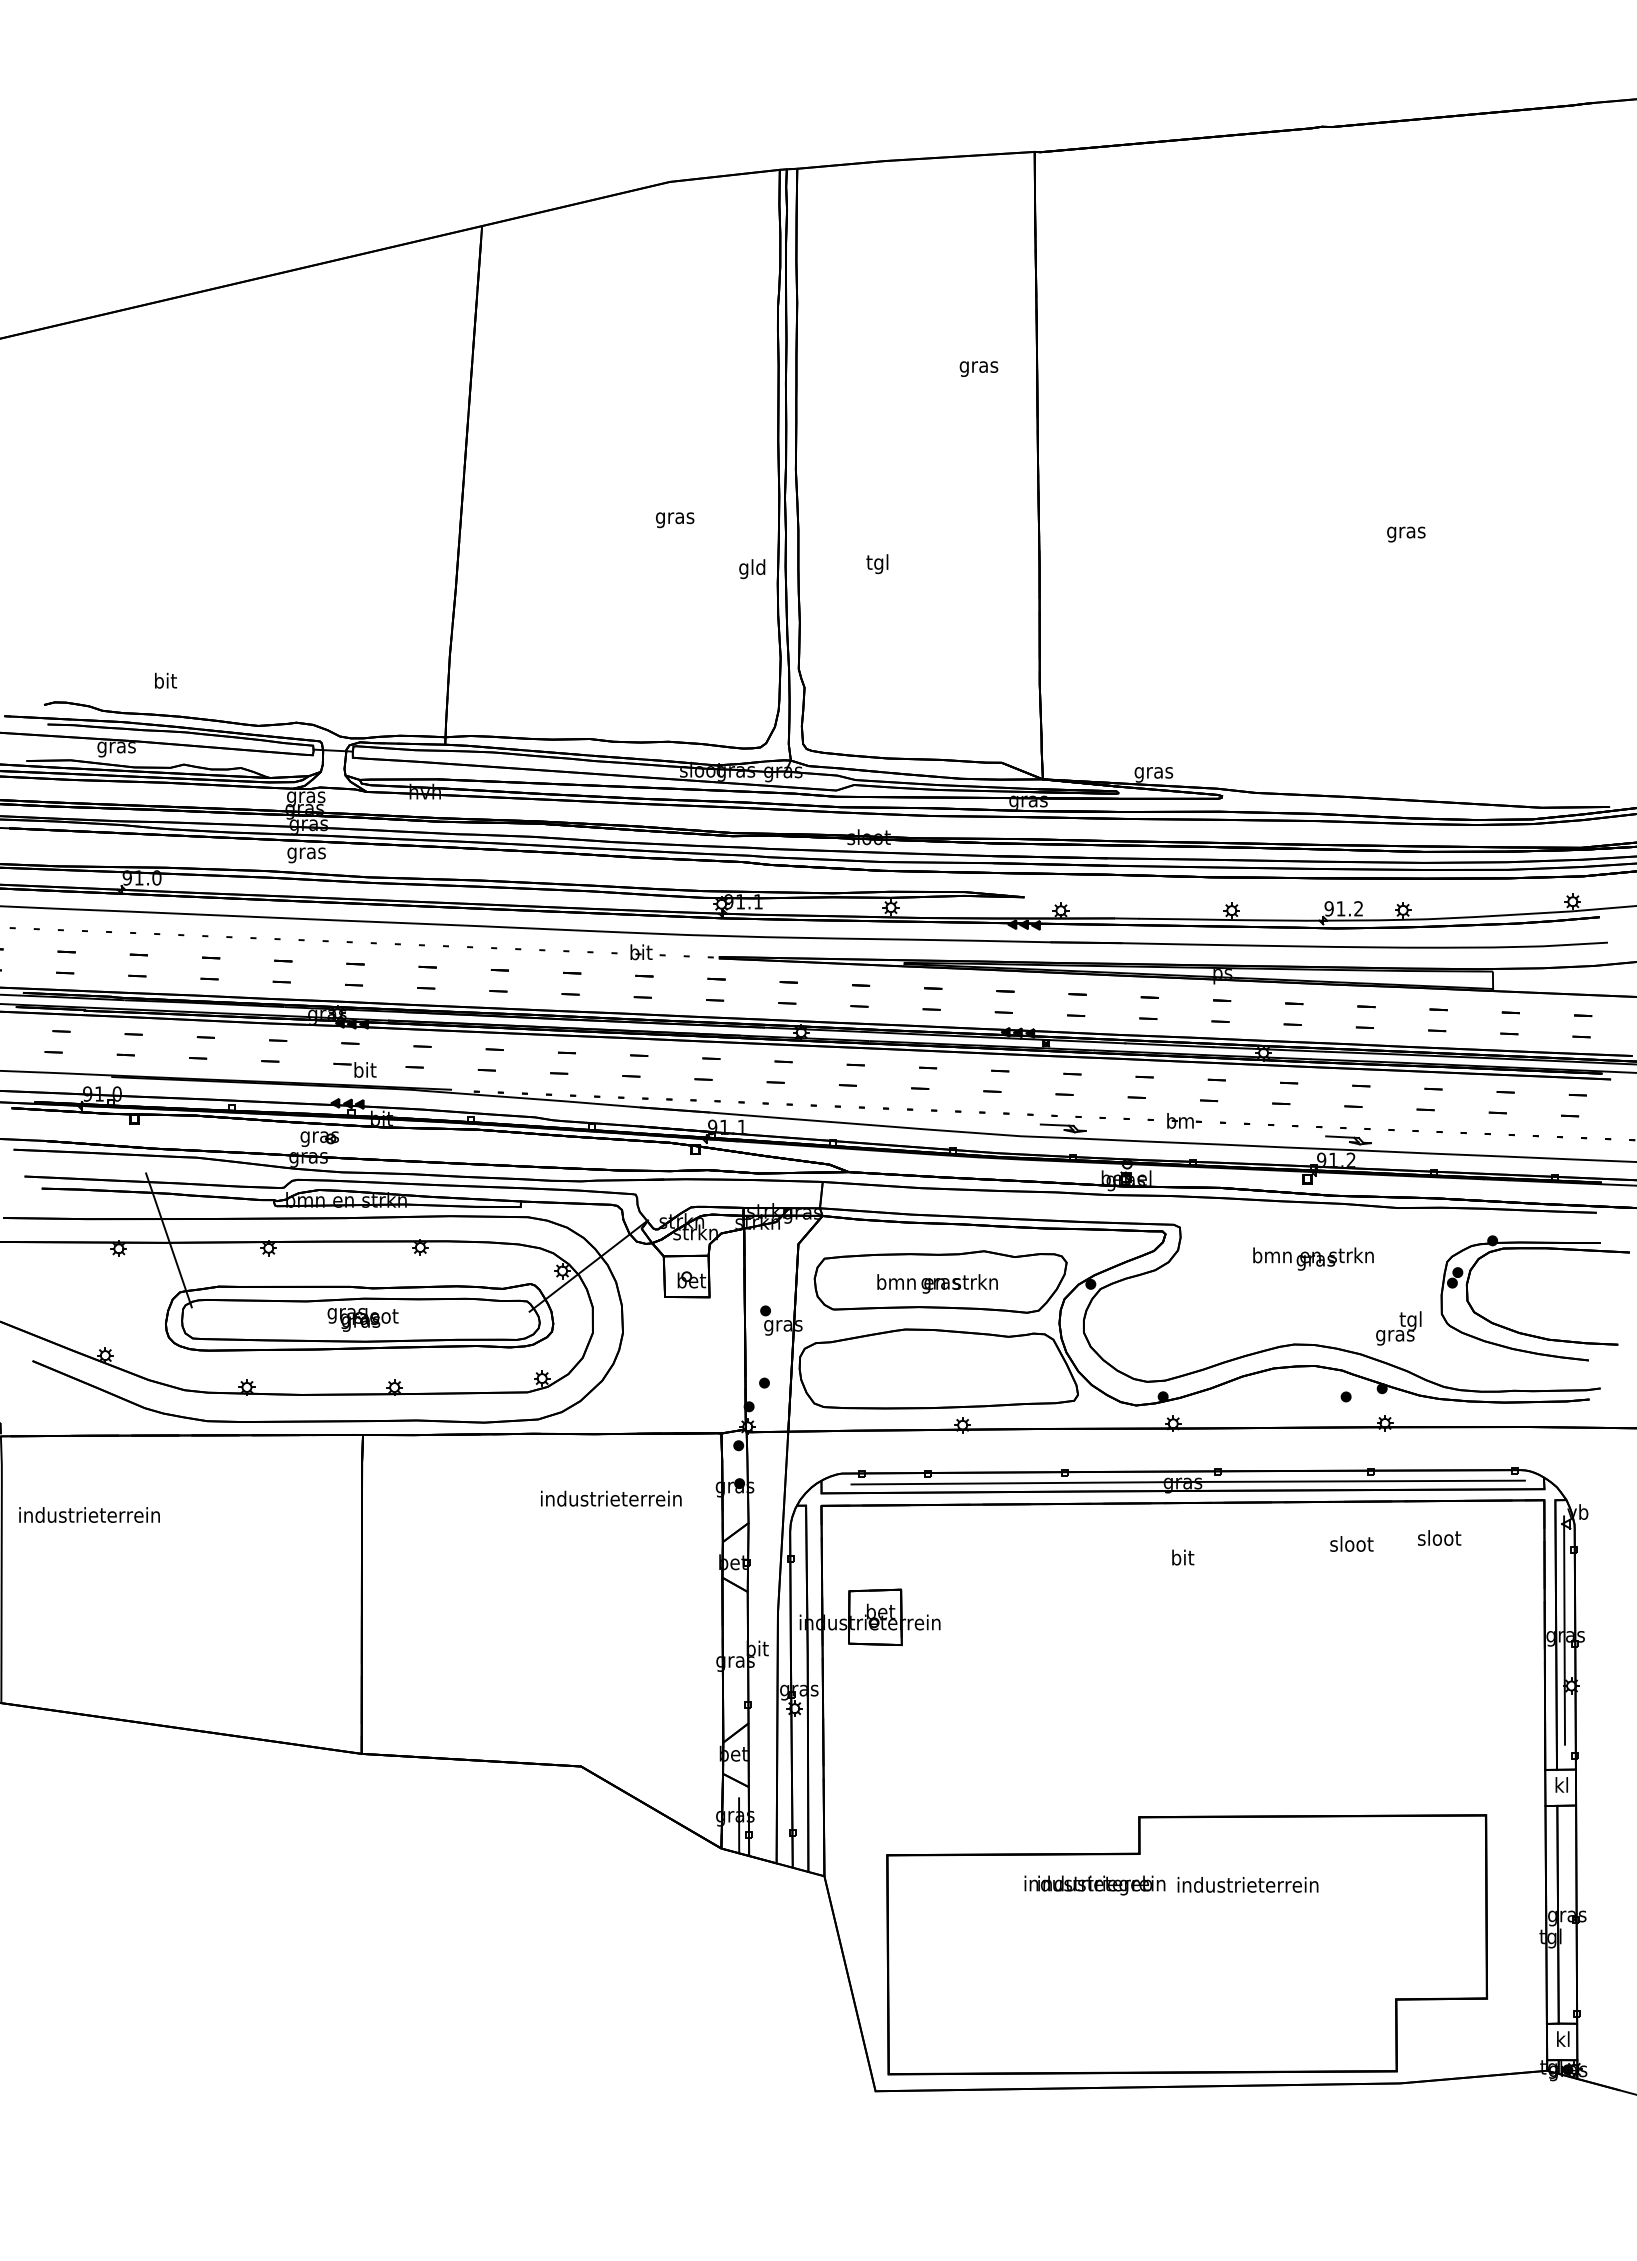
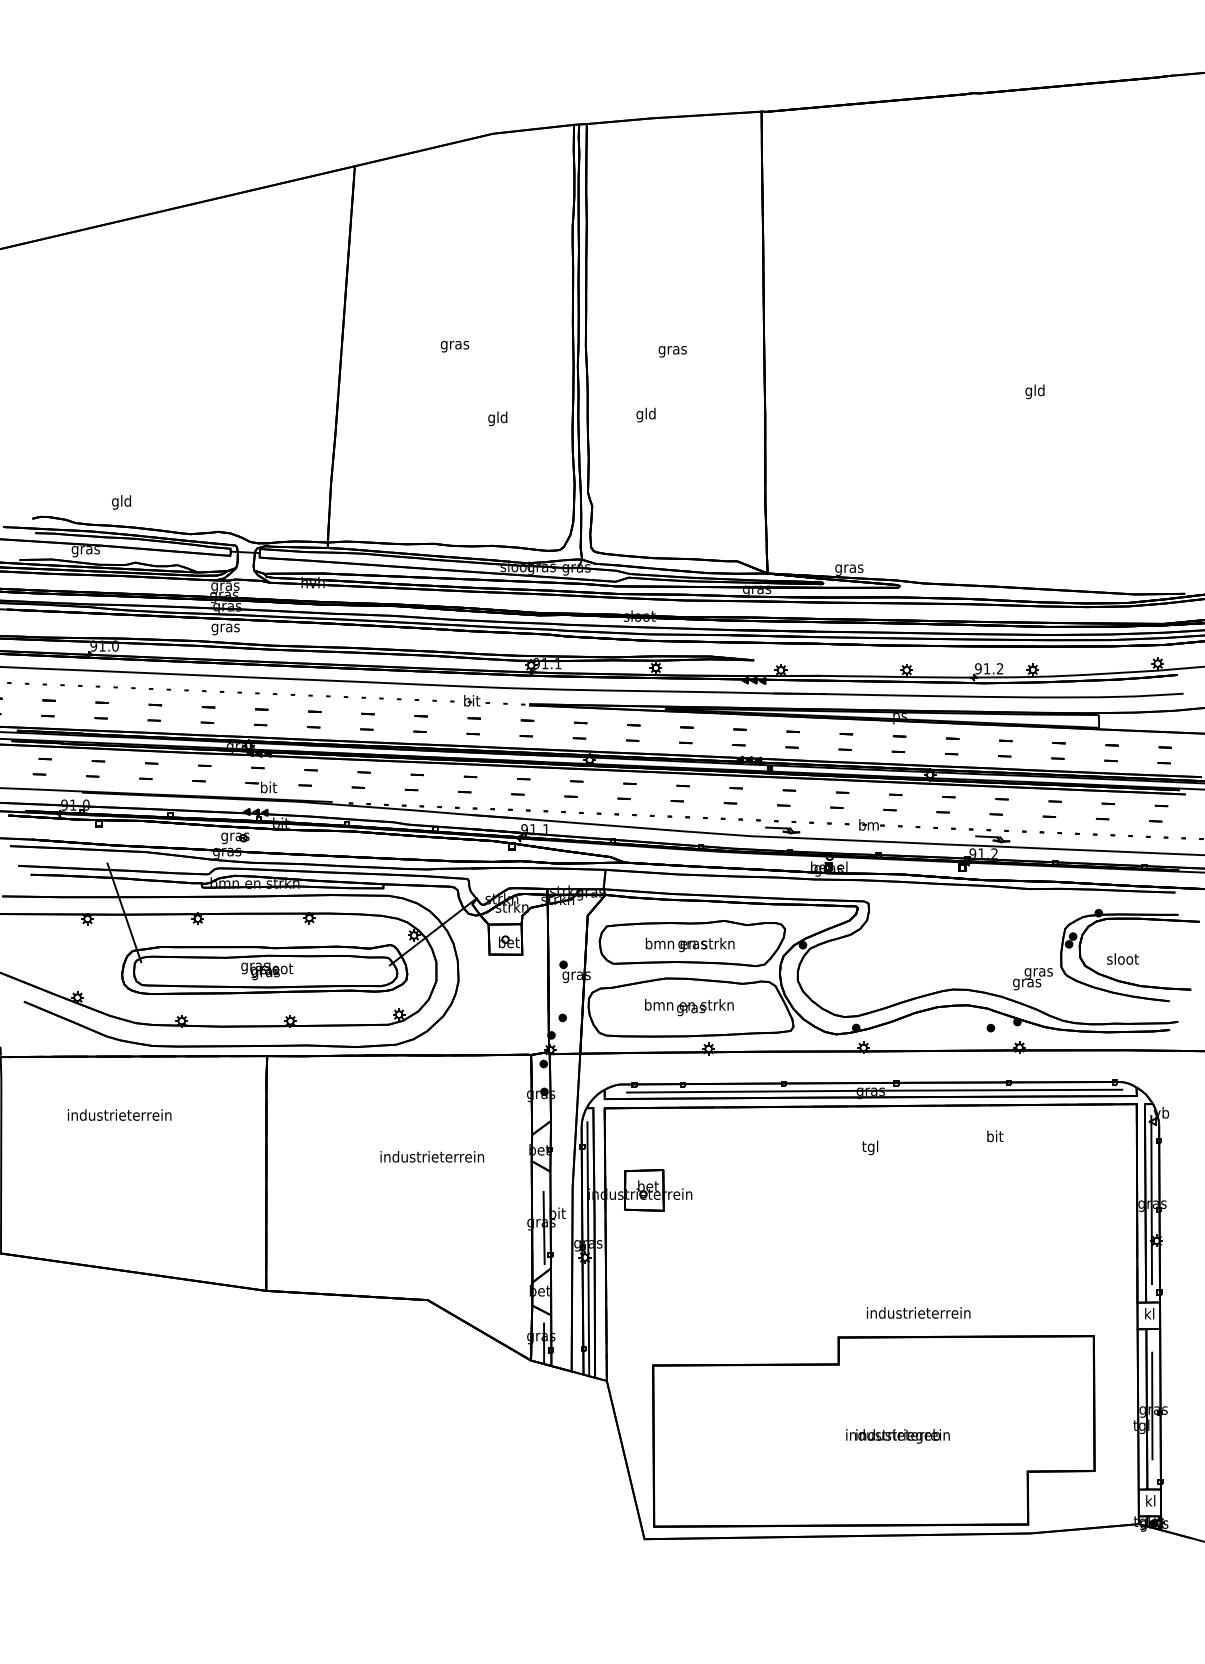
text: (978, 368) -> (672, 351), moved
text: (675, 520) -> (455, 346), moved
text: (1406, 532) -> (1035, 391), gras -> gld
text: (877, 564) -> (645, 415), tgl -> gld
text: (752, 569) -> (497, 419), moved
text: (165, 682) -> (121, 502), bit -> gld
text: (1313, 1258) -> (689, 1007), moved
text: (1411, 1321) -> (1039, 972), tgl -> gras
text: (611, 1498) -> (432, 1156), moved
text: (89, 1514) -> (119, 1114), moved
text: (1439, 1537) -> (1122, 958), moved
text: (1351, 1543) -> (994, 1136), sloot -> bit
text: (1182, 1559) -> (870, 1147), bit -> tgl
line: (738, 1668) -> (543, 1228), added
line: (799, 1696) -> (588, 1248), added
text: (1247, 1884) -> (918, 1312), moved
text: (1094, 1885) -> (897, 1436), moved
line: (1565, 1909) -> (1152, 1405), added

